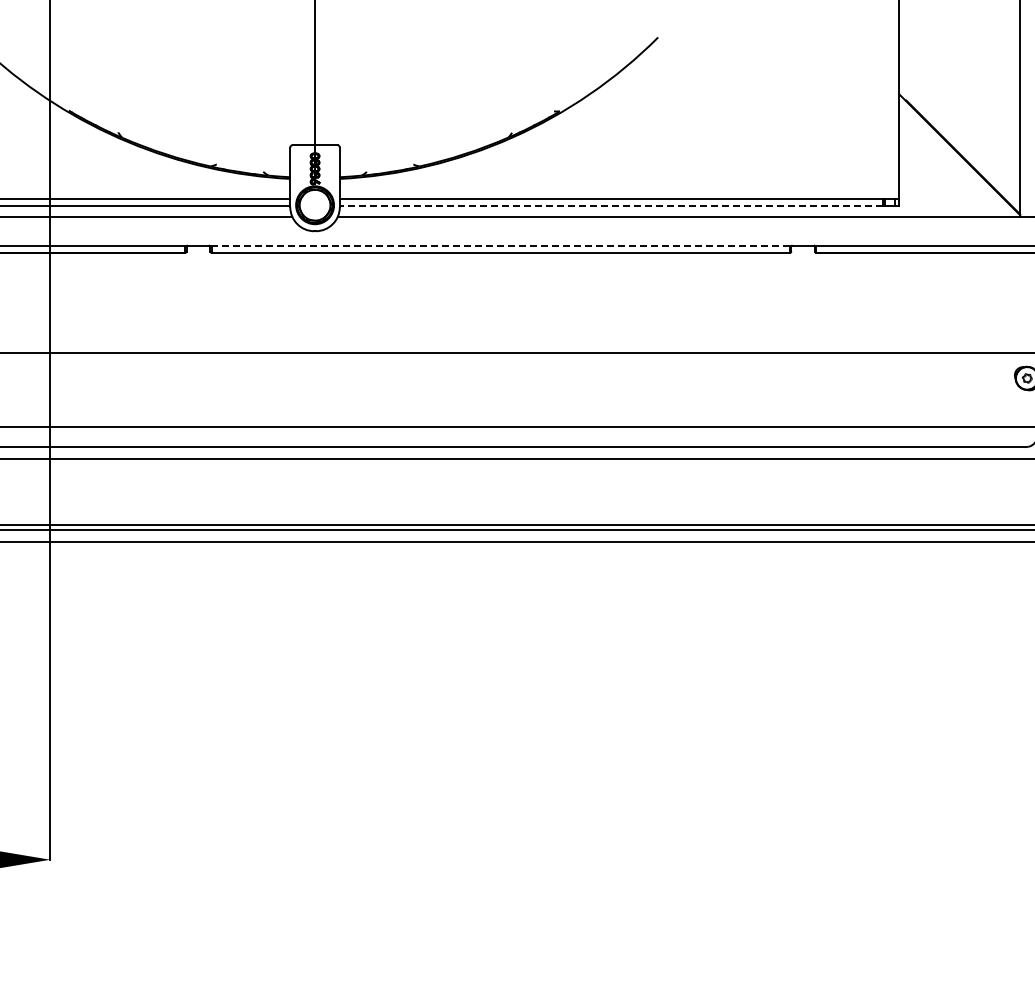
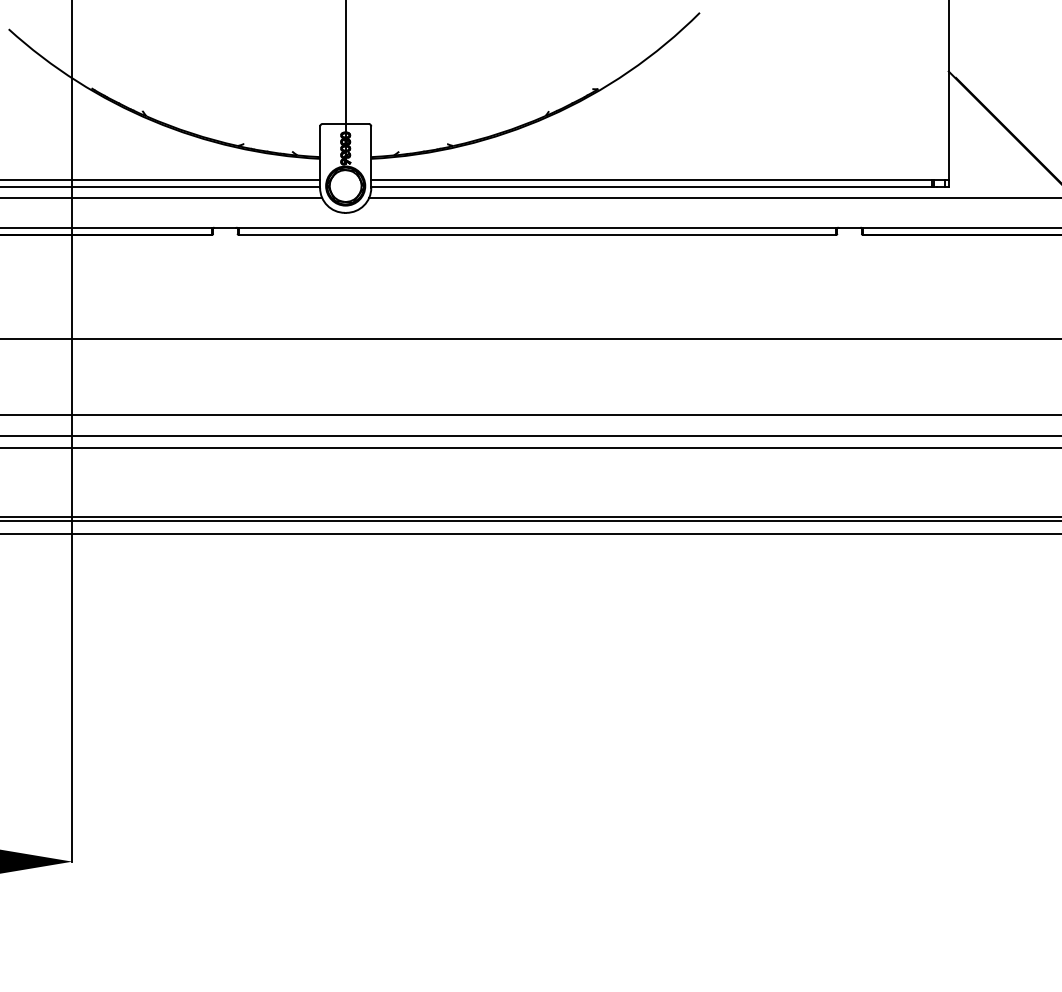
line: (611, 206) -> (651, 187), dashed -> solid
line: (500, 245) -> (537, 227), dashed -> solid

